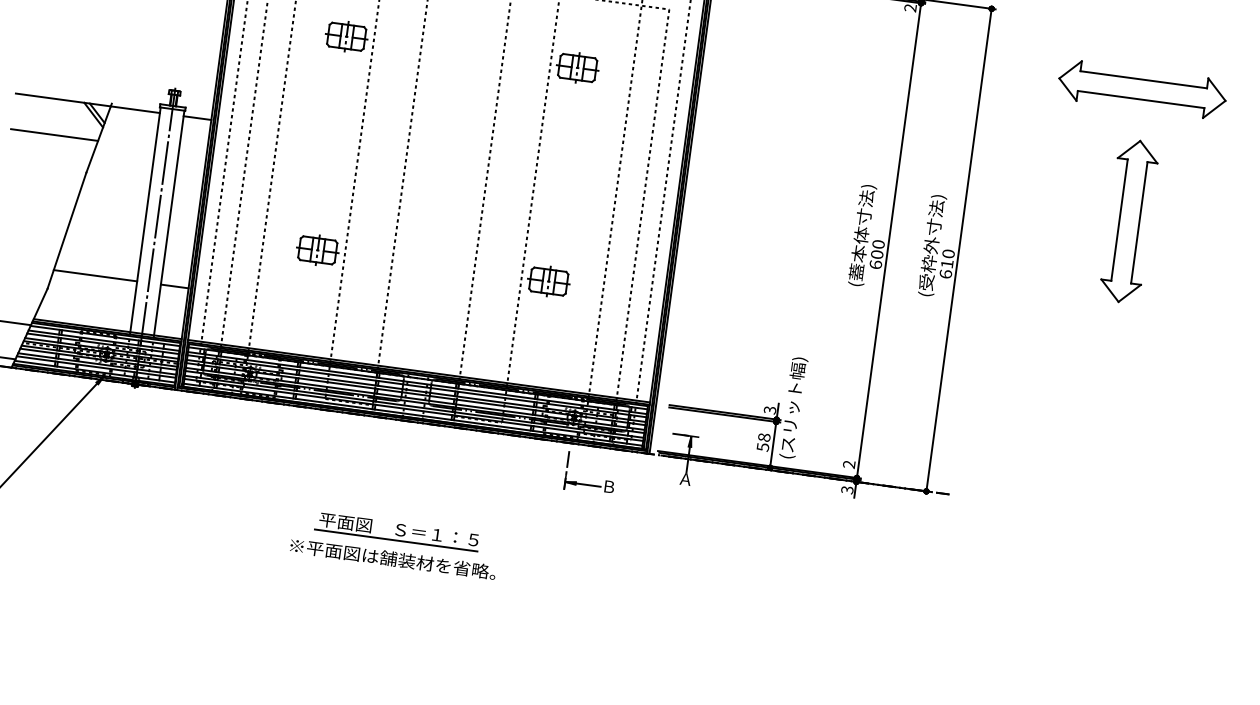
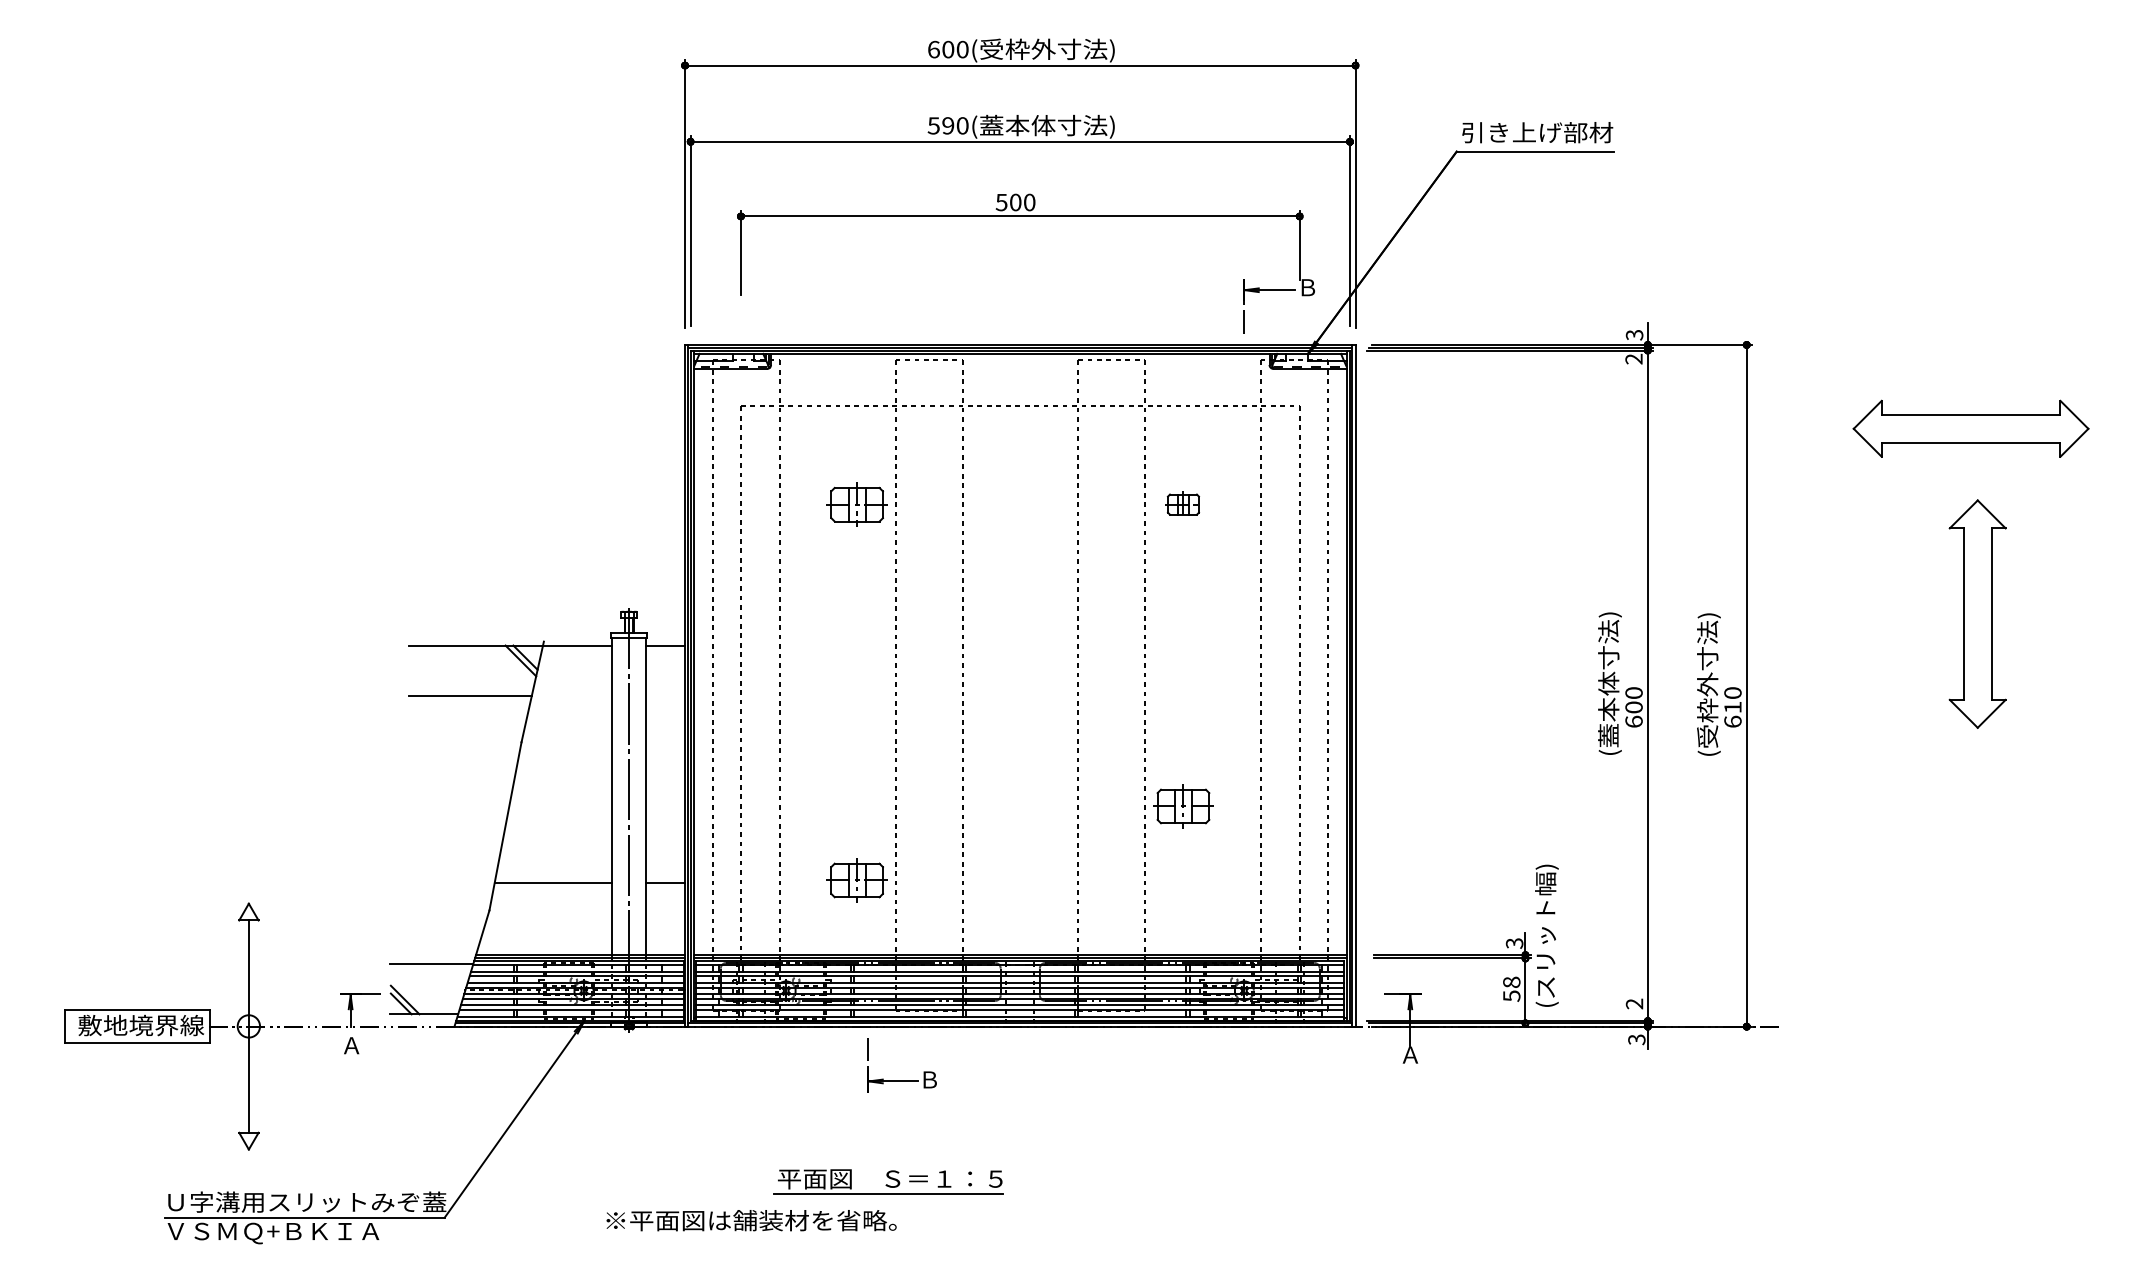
part: (577, 67) -> (1183, 504), size x0.6
part: (317, 250) -> (856, 880), moved
part: (589, 484) -> (901, 1080), moved
part: (397, 531) -> (888, 1181), moved
text: (393, 558) -> (751, 1220), moved

